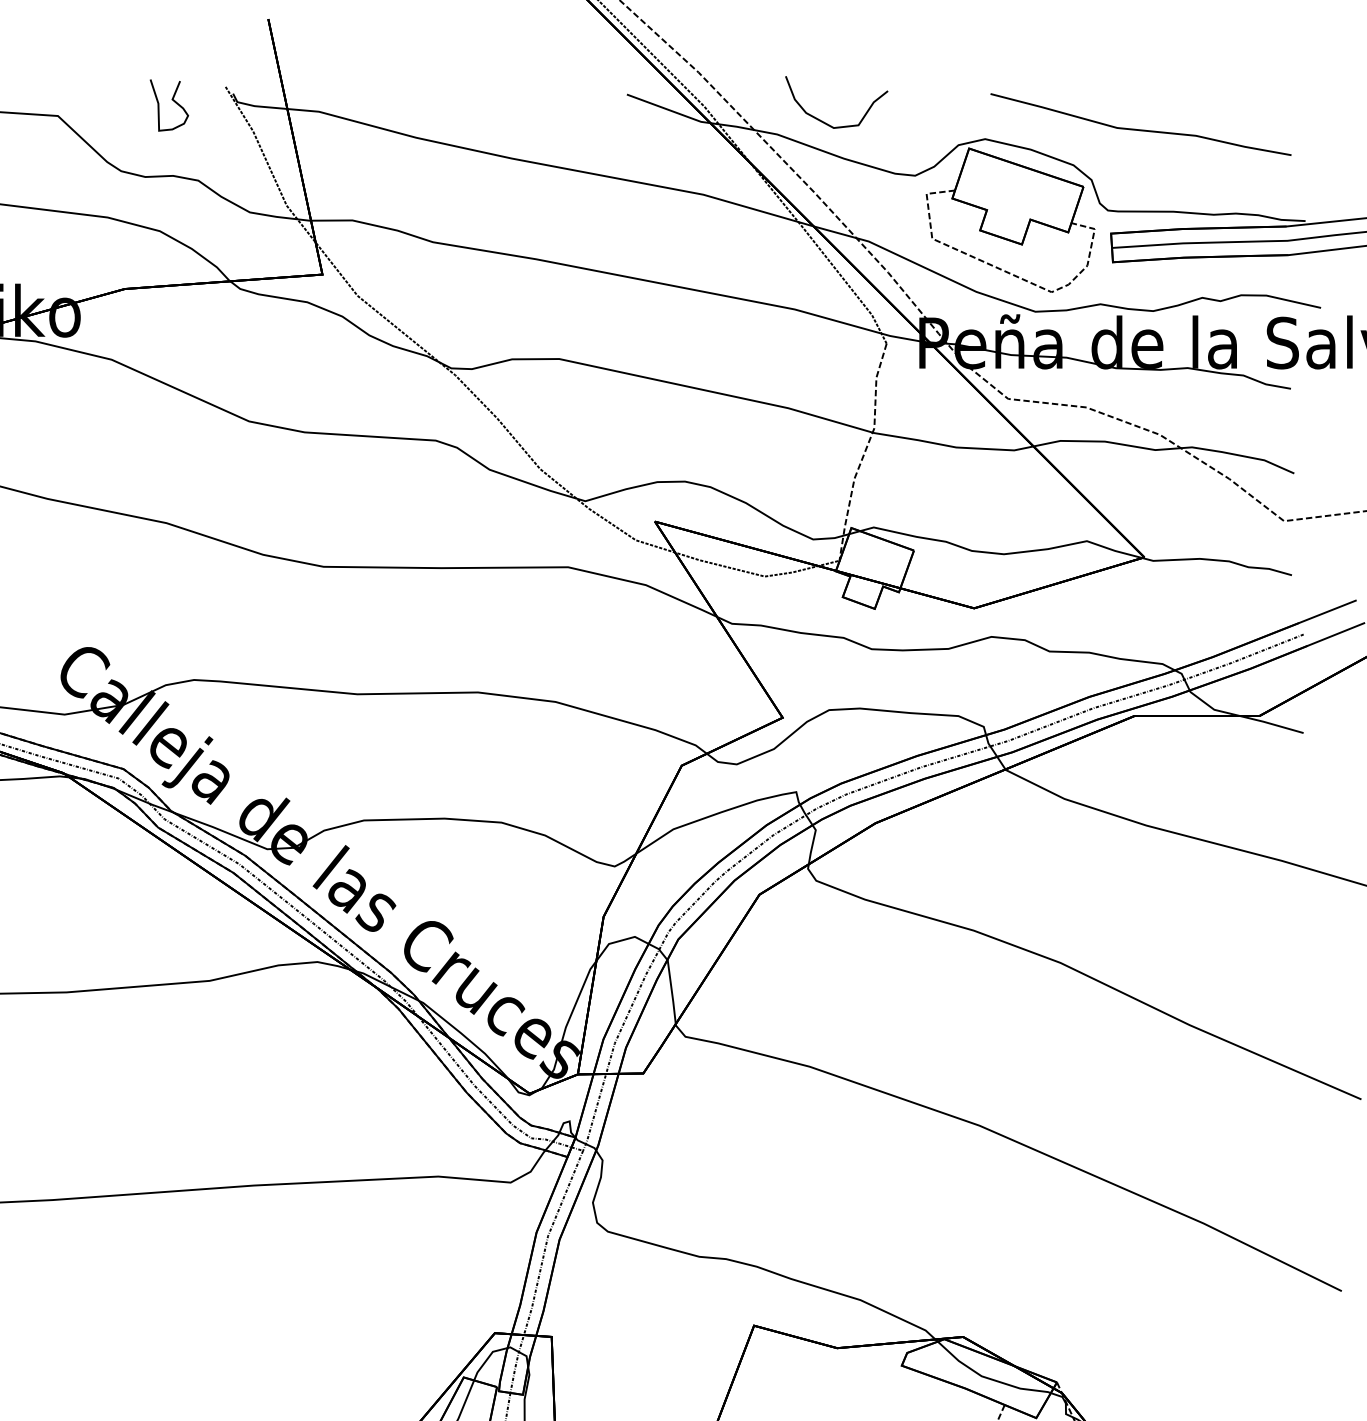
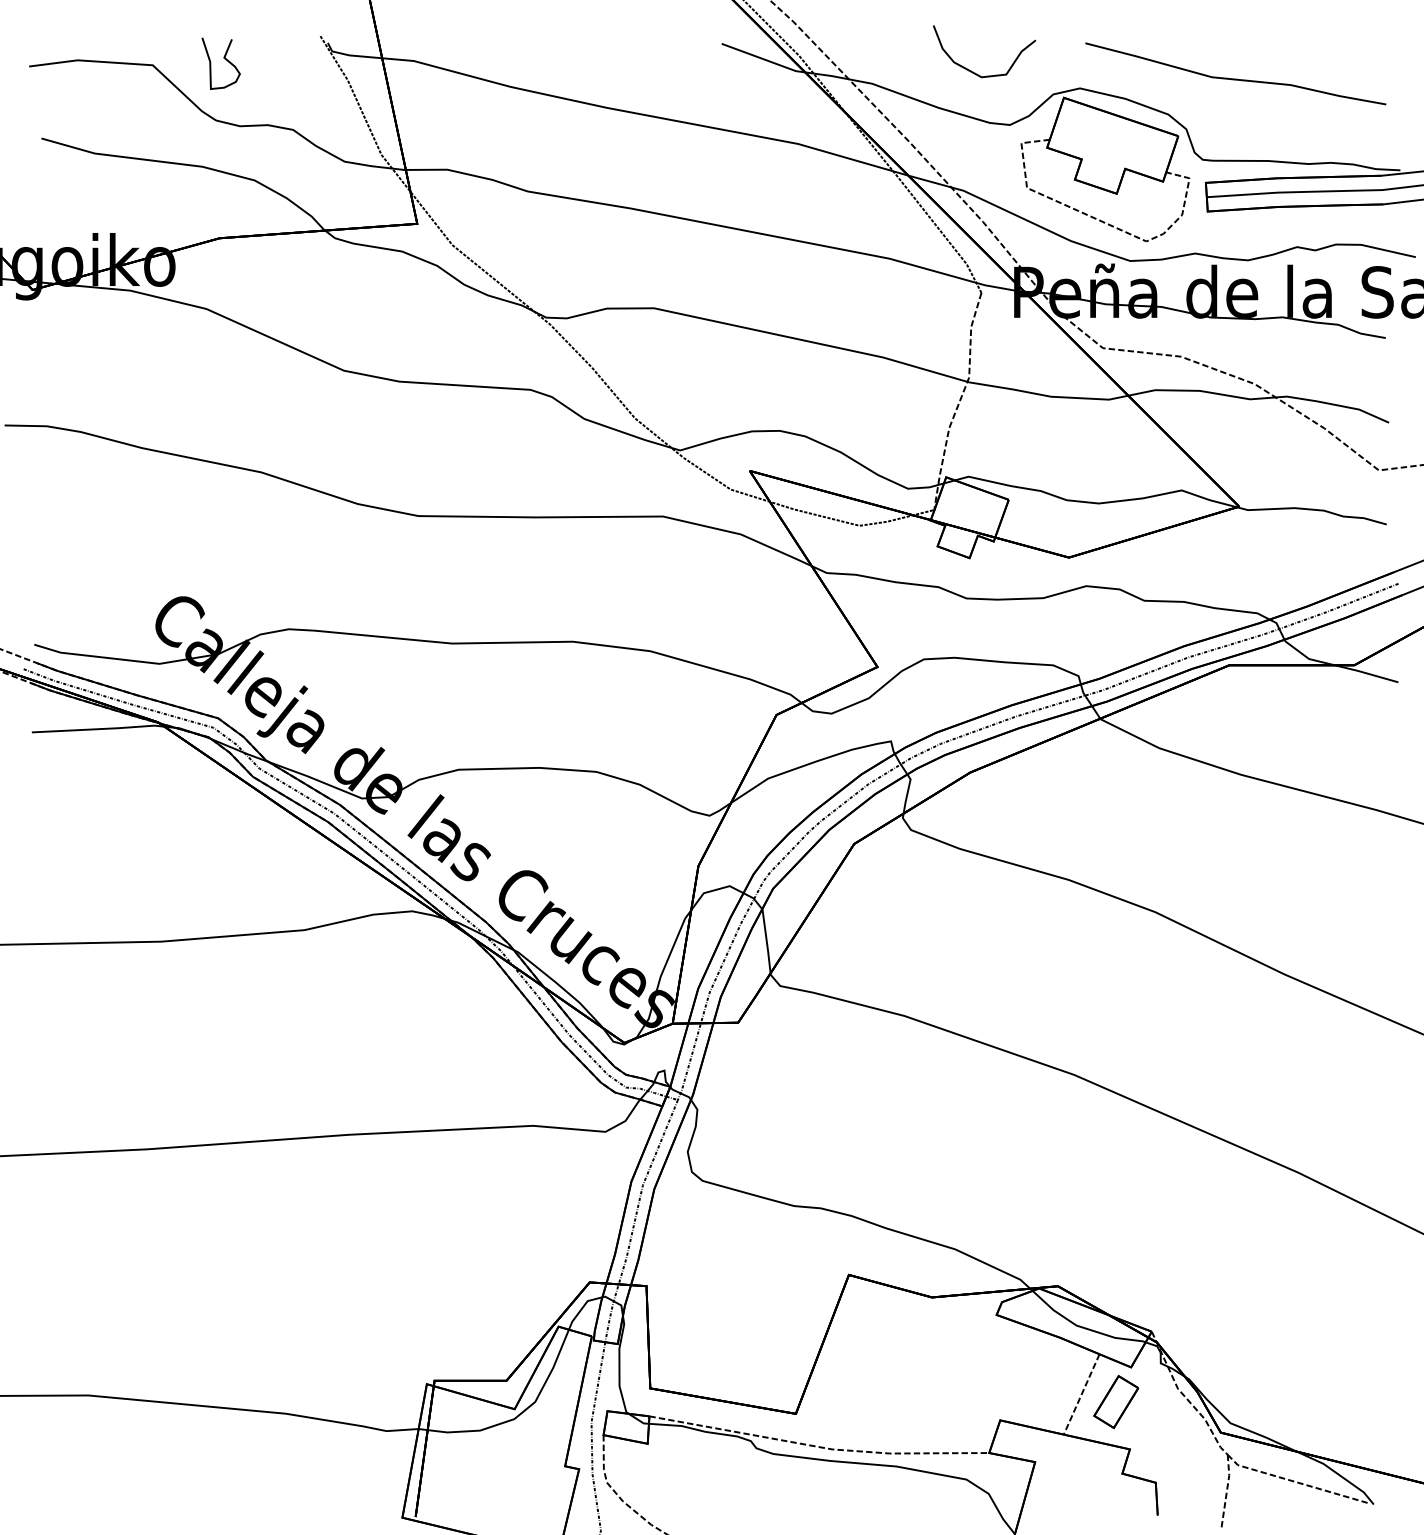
curve: (172, 101) -> (224, 59), moved
curve: (825, 122) -> (973, 71), moved

